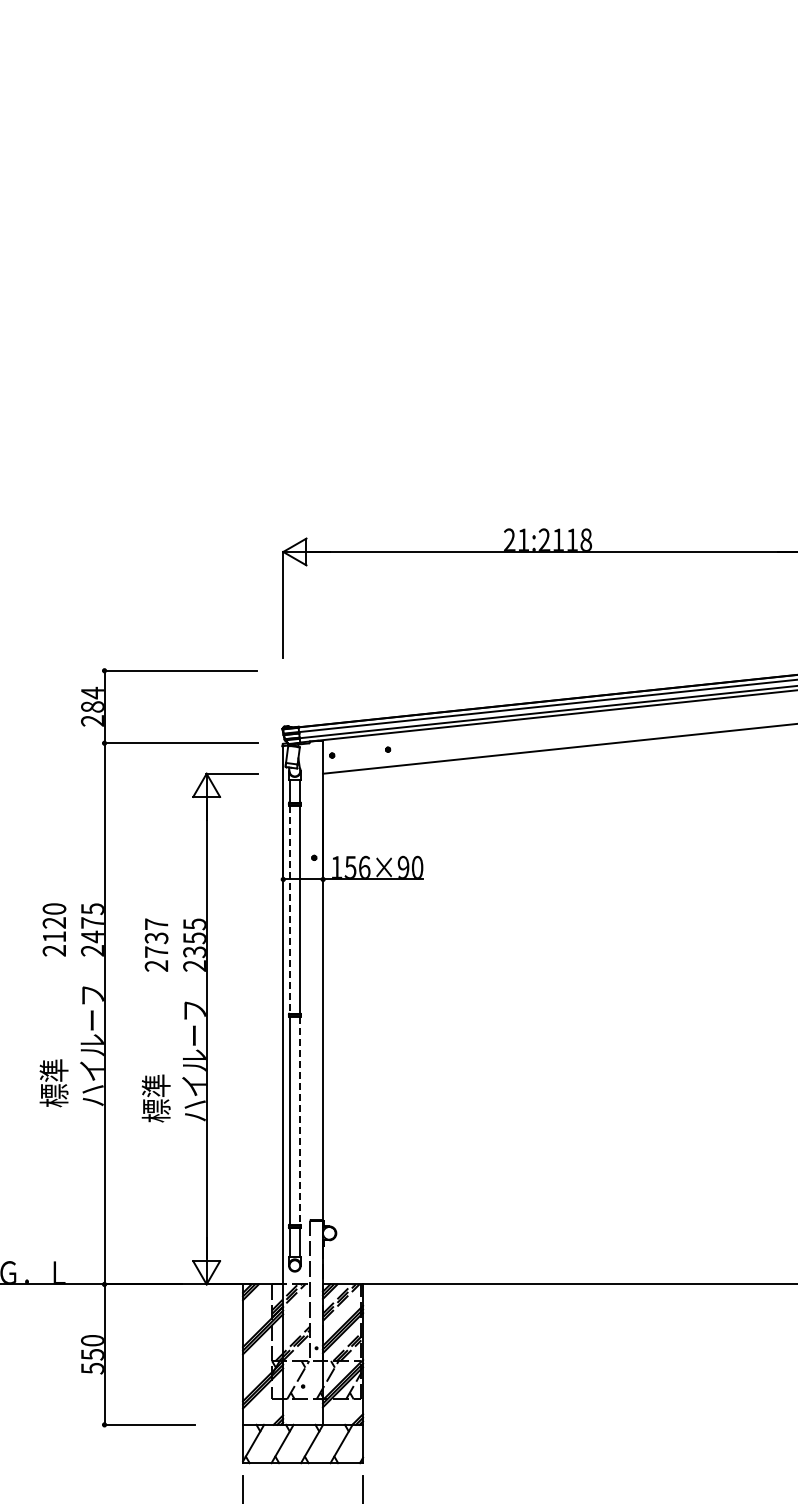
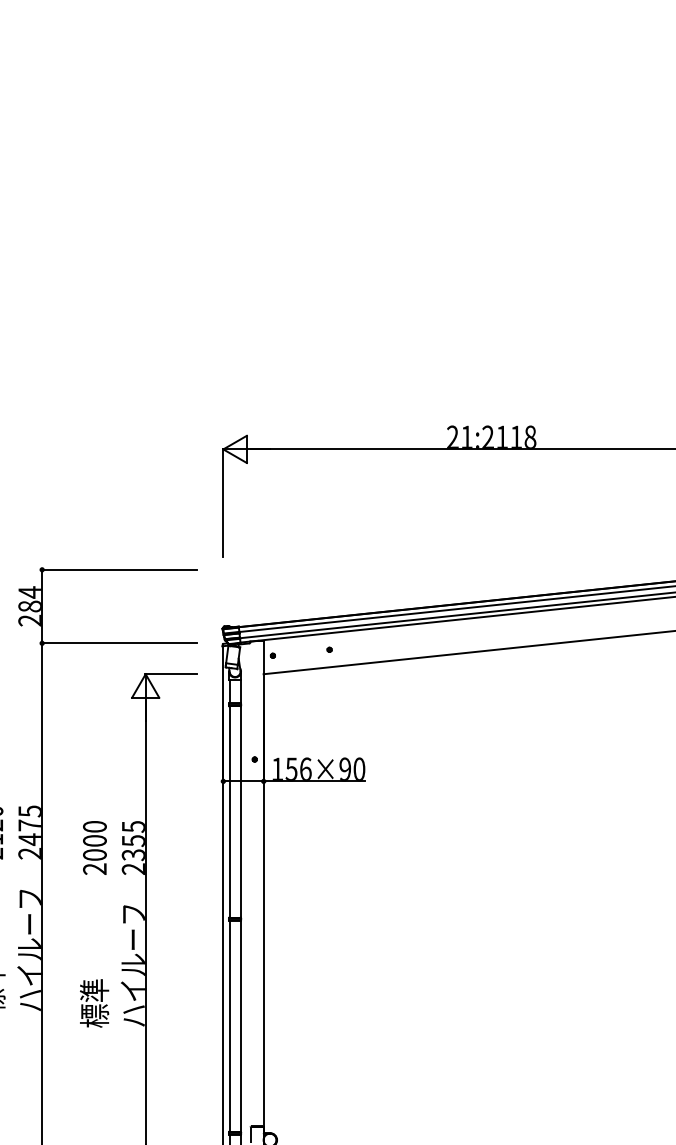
line: (289, 910) -> (229, 812), dashed -> solid
text: (156, 937) -> (94, 840), 2737 -> 2000
line: (300, 1121) -> (240, 1026), dashed -> solid

